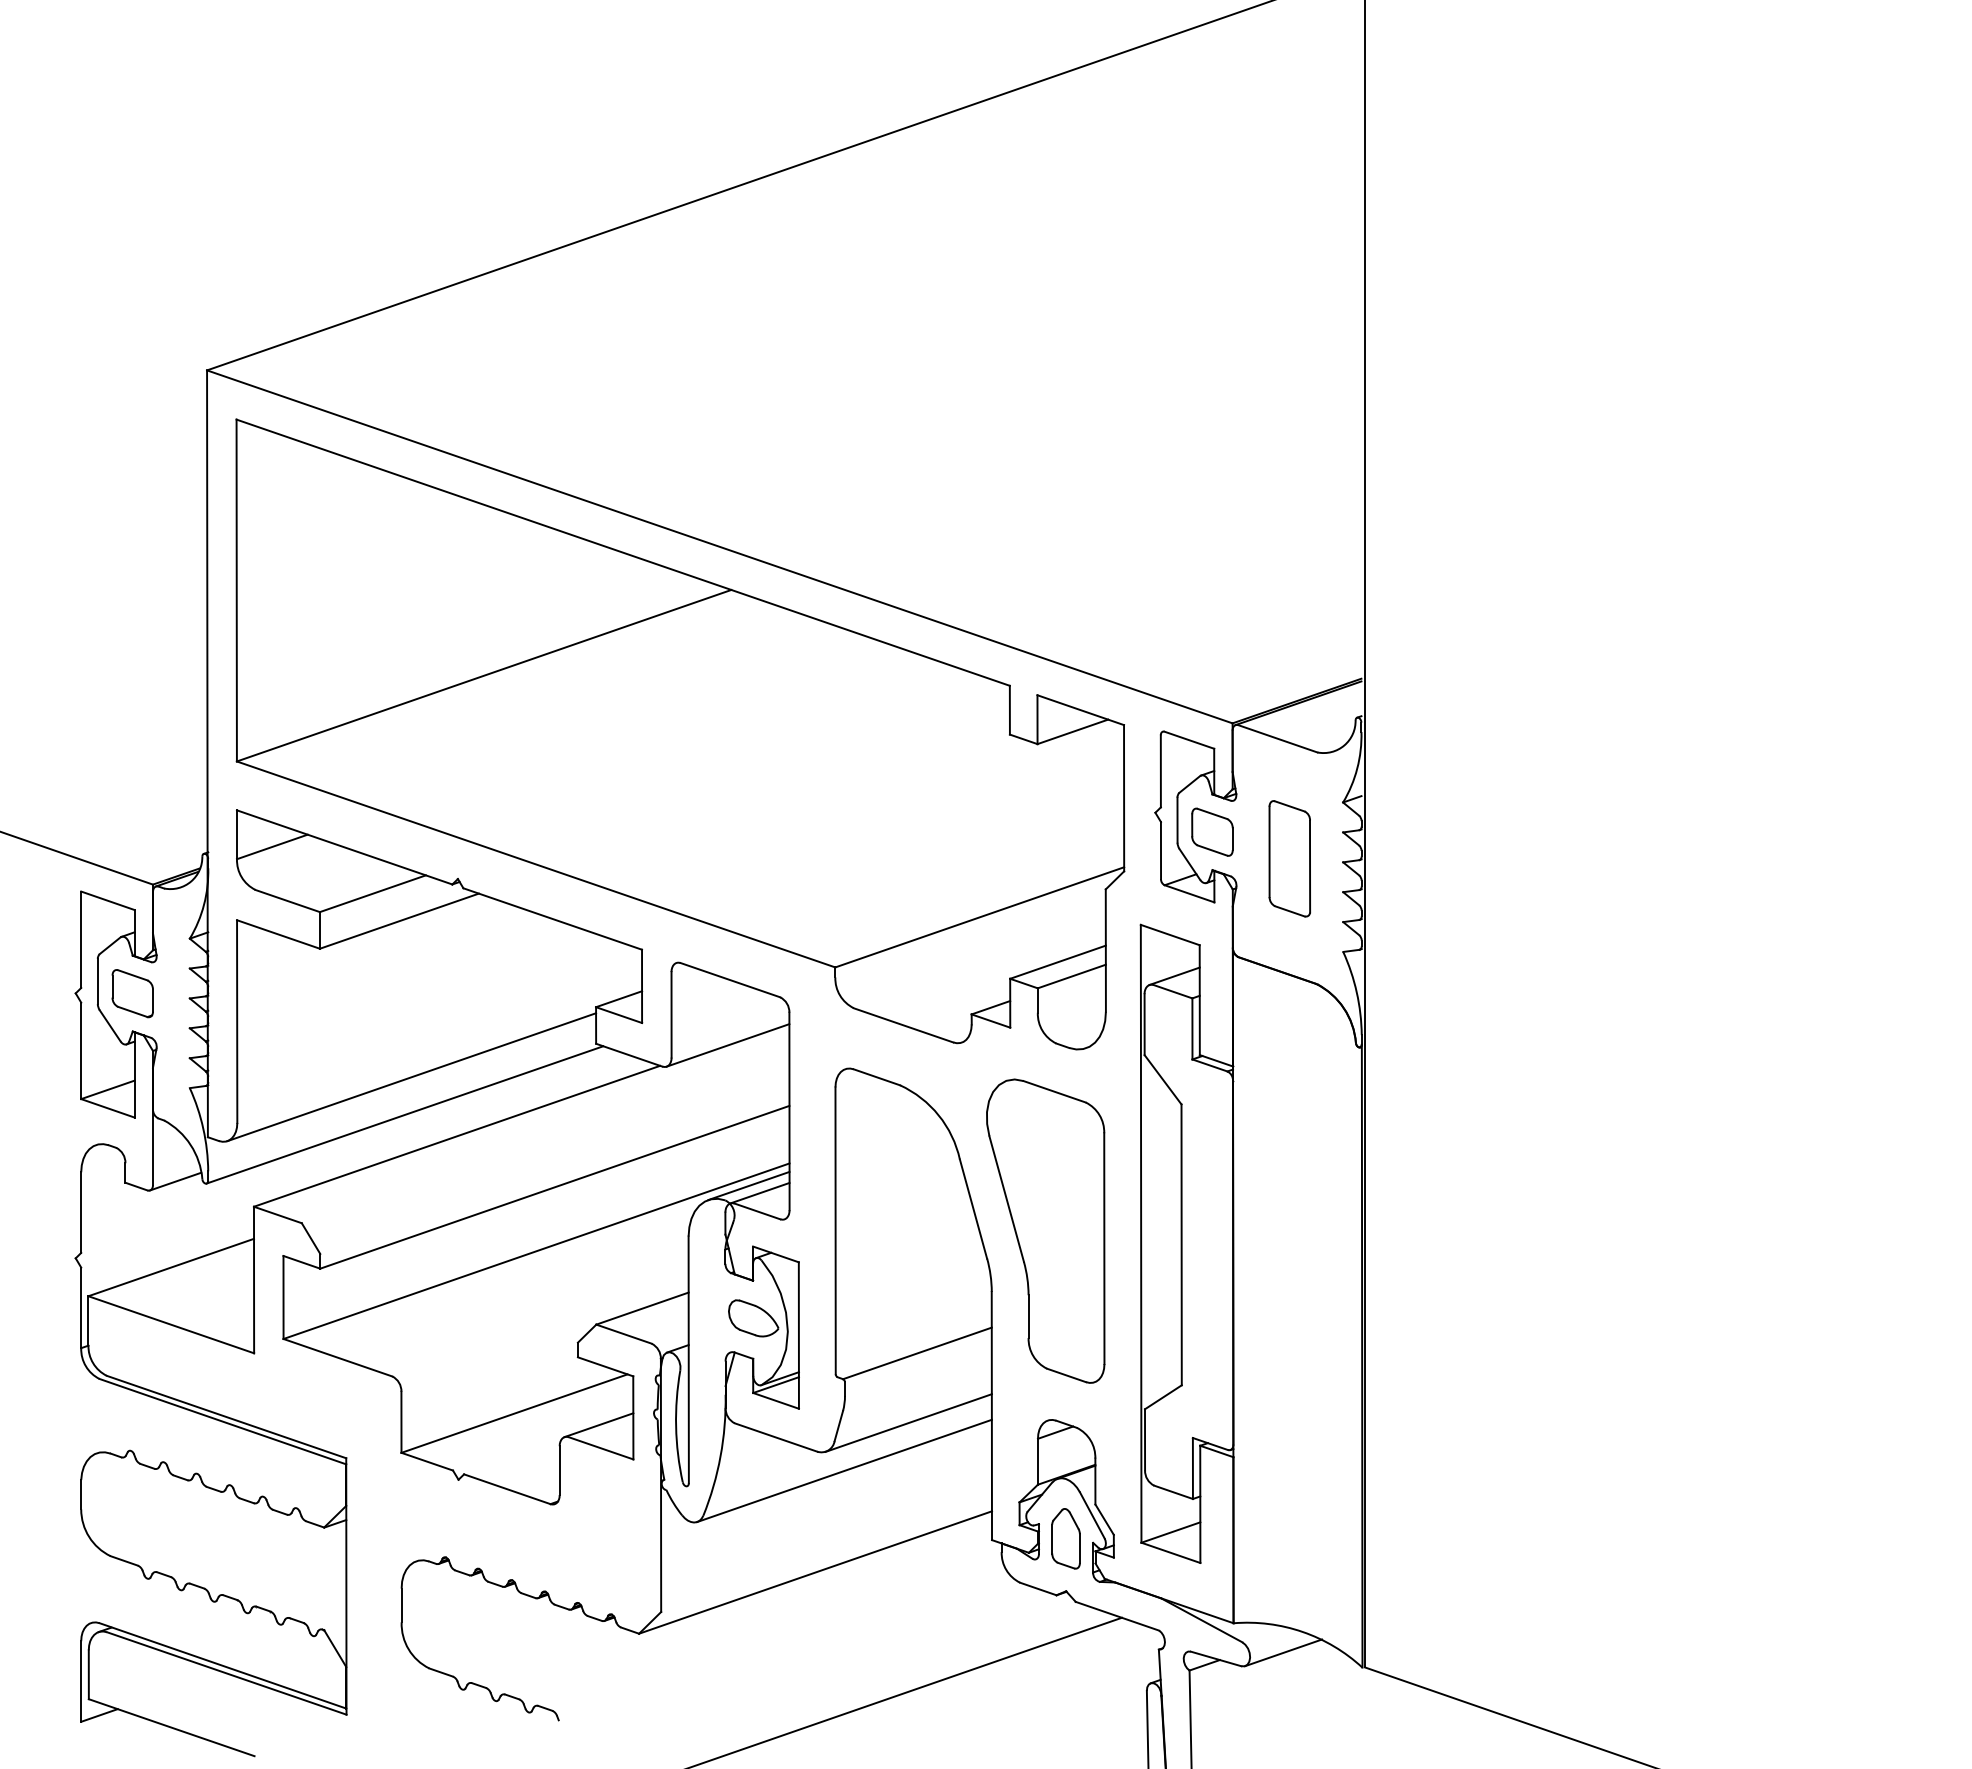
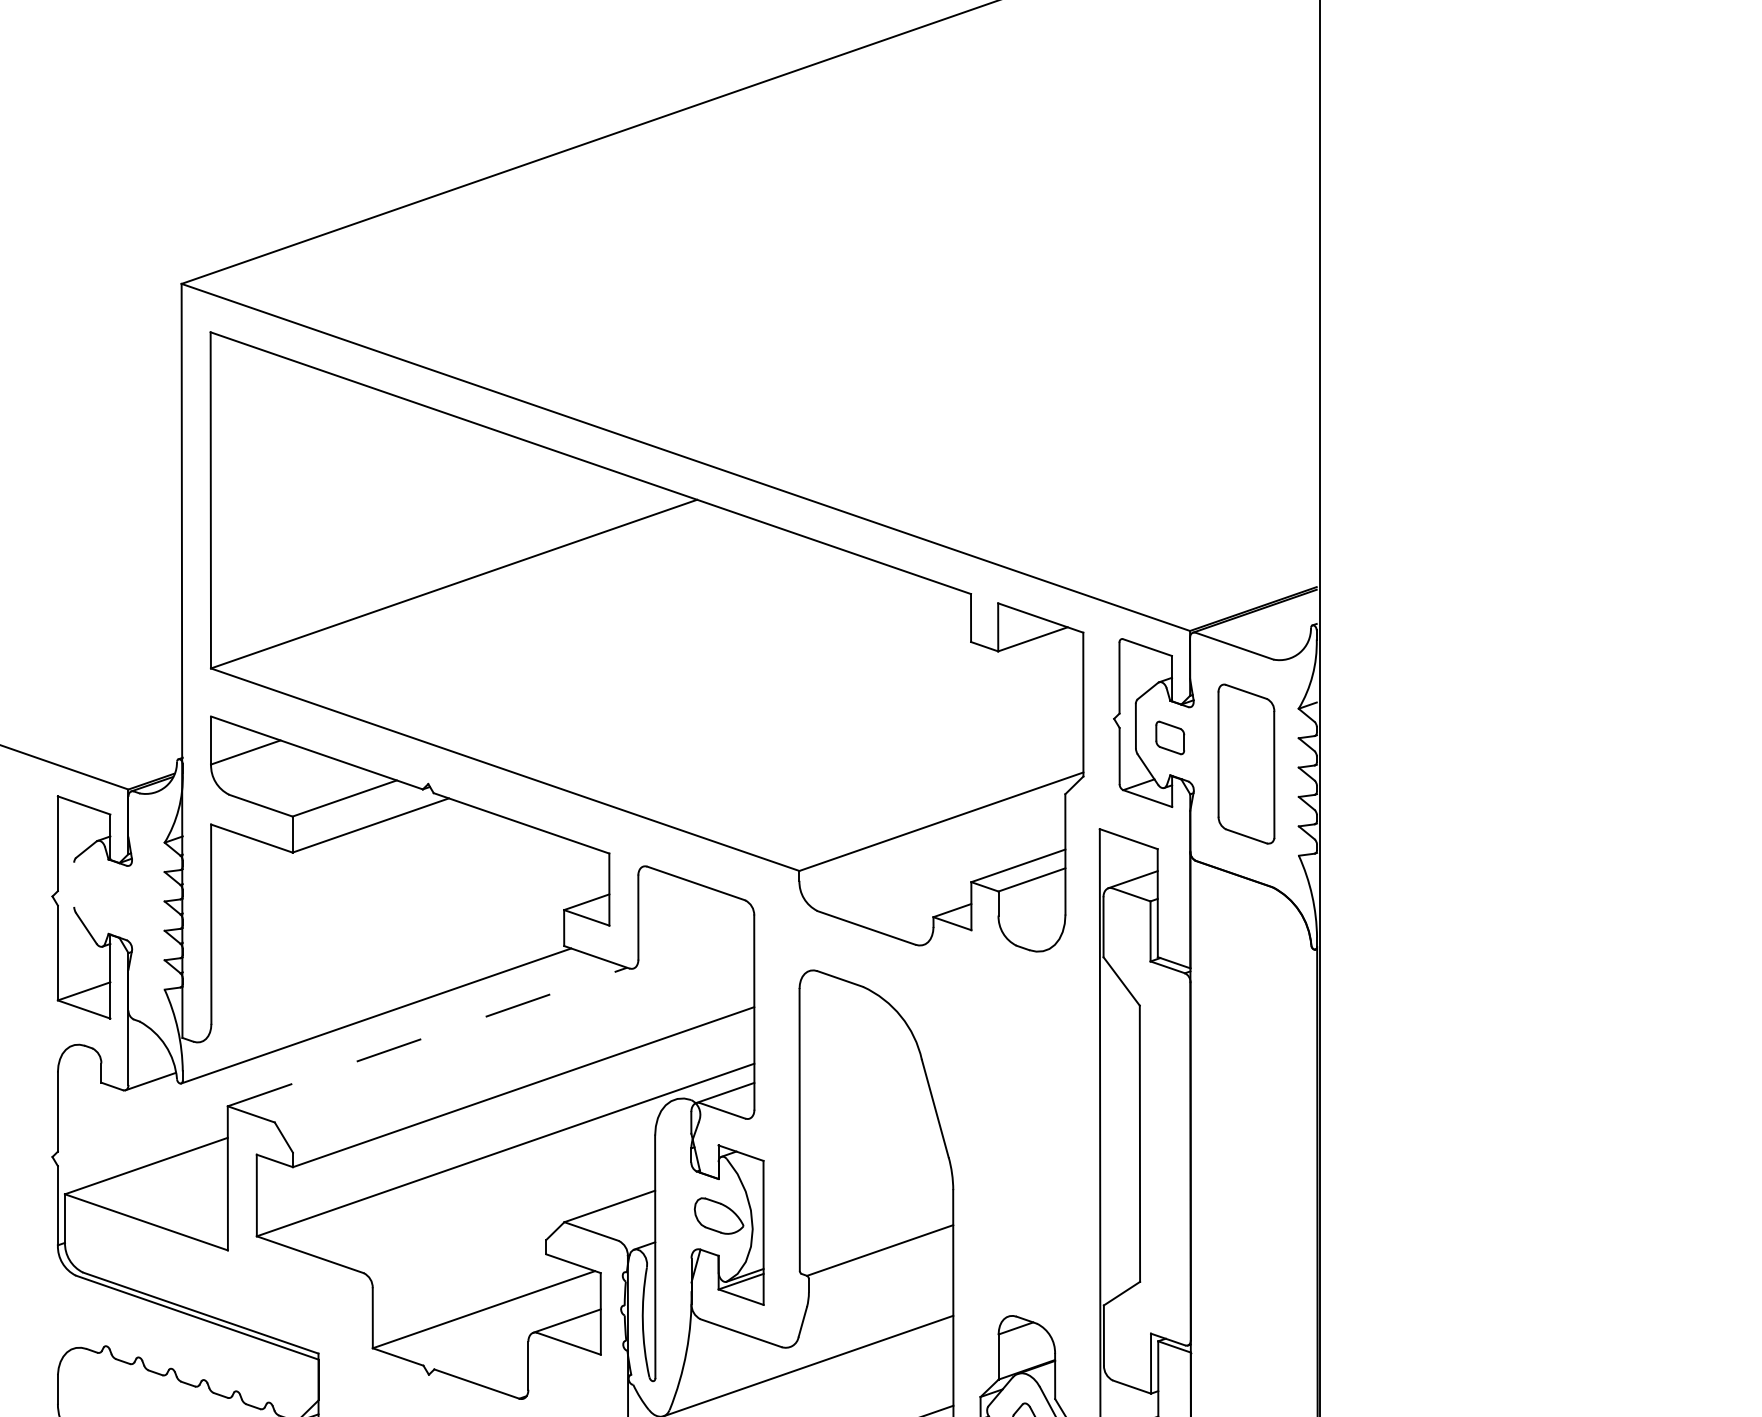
part: (1212, 831) -> (1170, 737), size x0.7
part: (1289, 858) -> (1246, 763), size x1.4
line: (97, 981) -> (73, 884), removed
part: (132, 993) -> (108, 896), removed
line: (727, 1045) -> (693, 947), removed
line: (411, 1077) -> (382, 979), removed
line: (457, 1136) -> (427, 1037), solid -> dashed
line: (748, 1185) -> (714, 1085), removed
part: (1045, 1230) -> (1006, 1129), removed
line: (908, 1422) -> (871, 1318), removed

